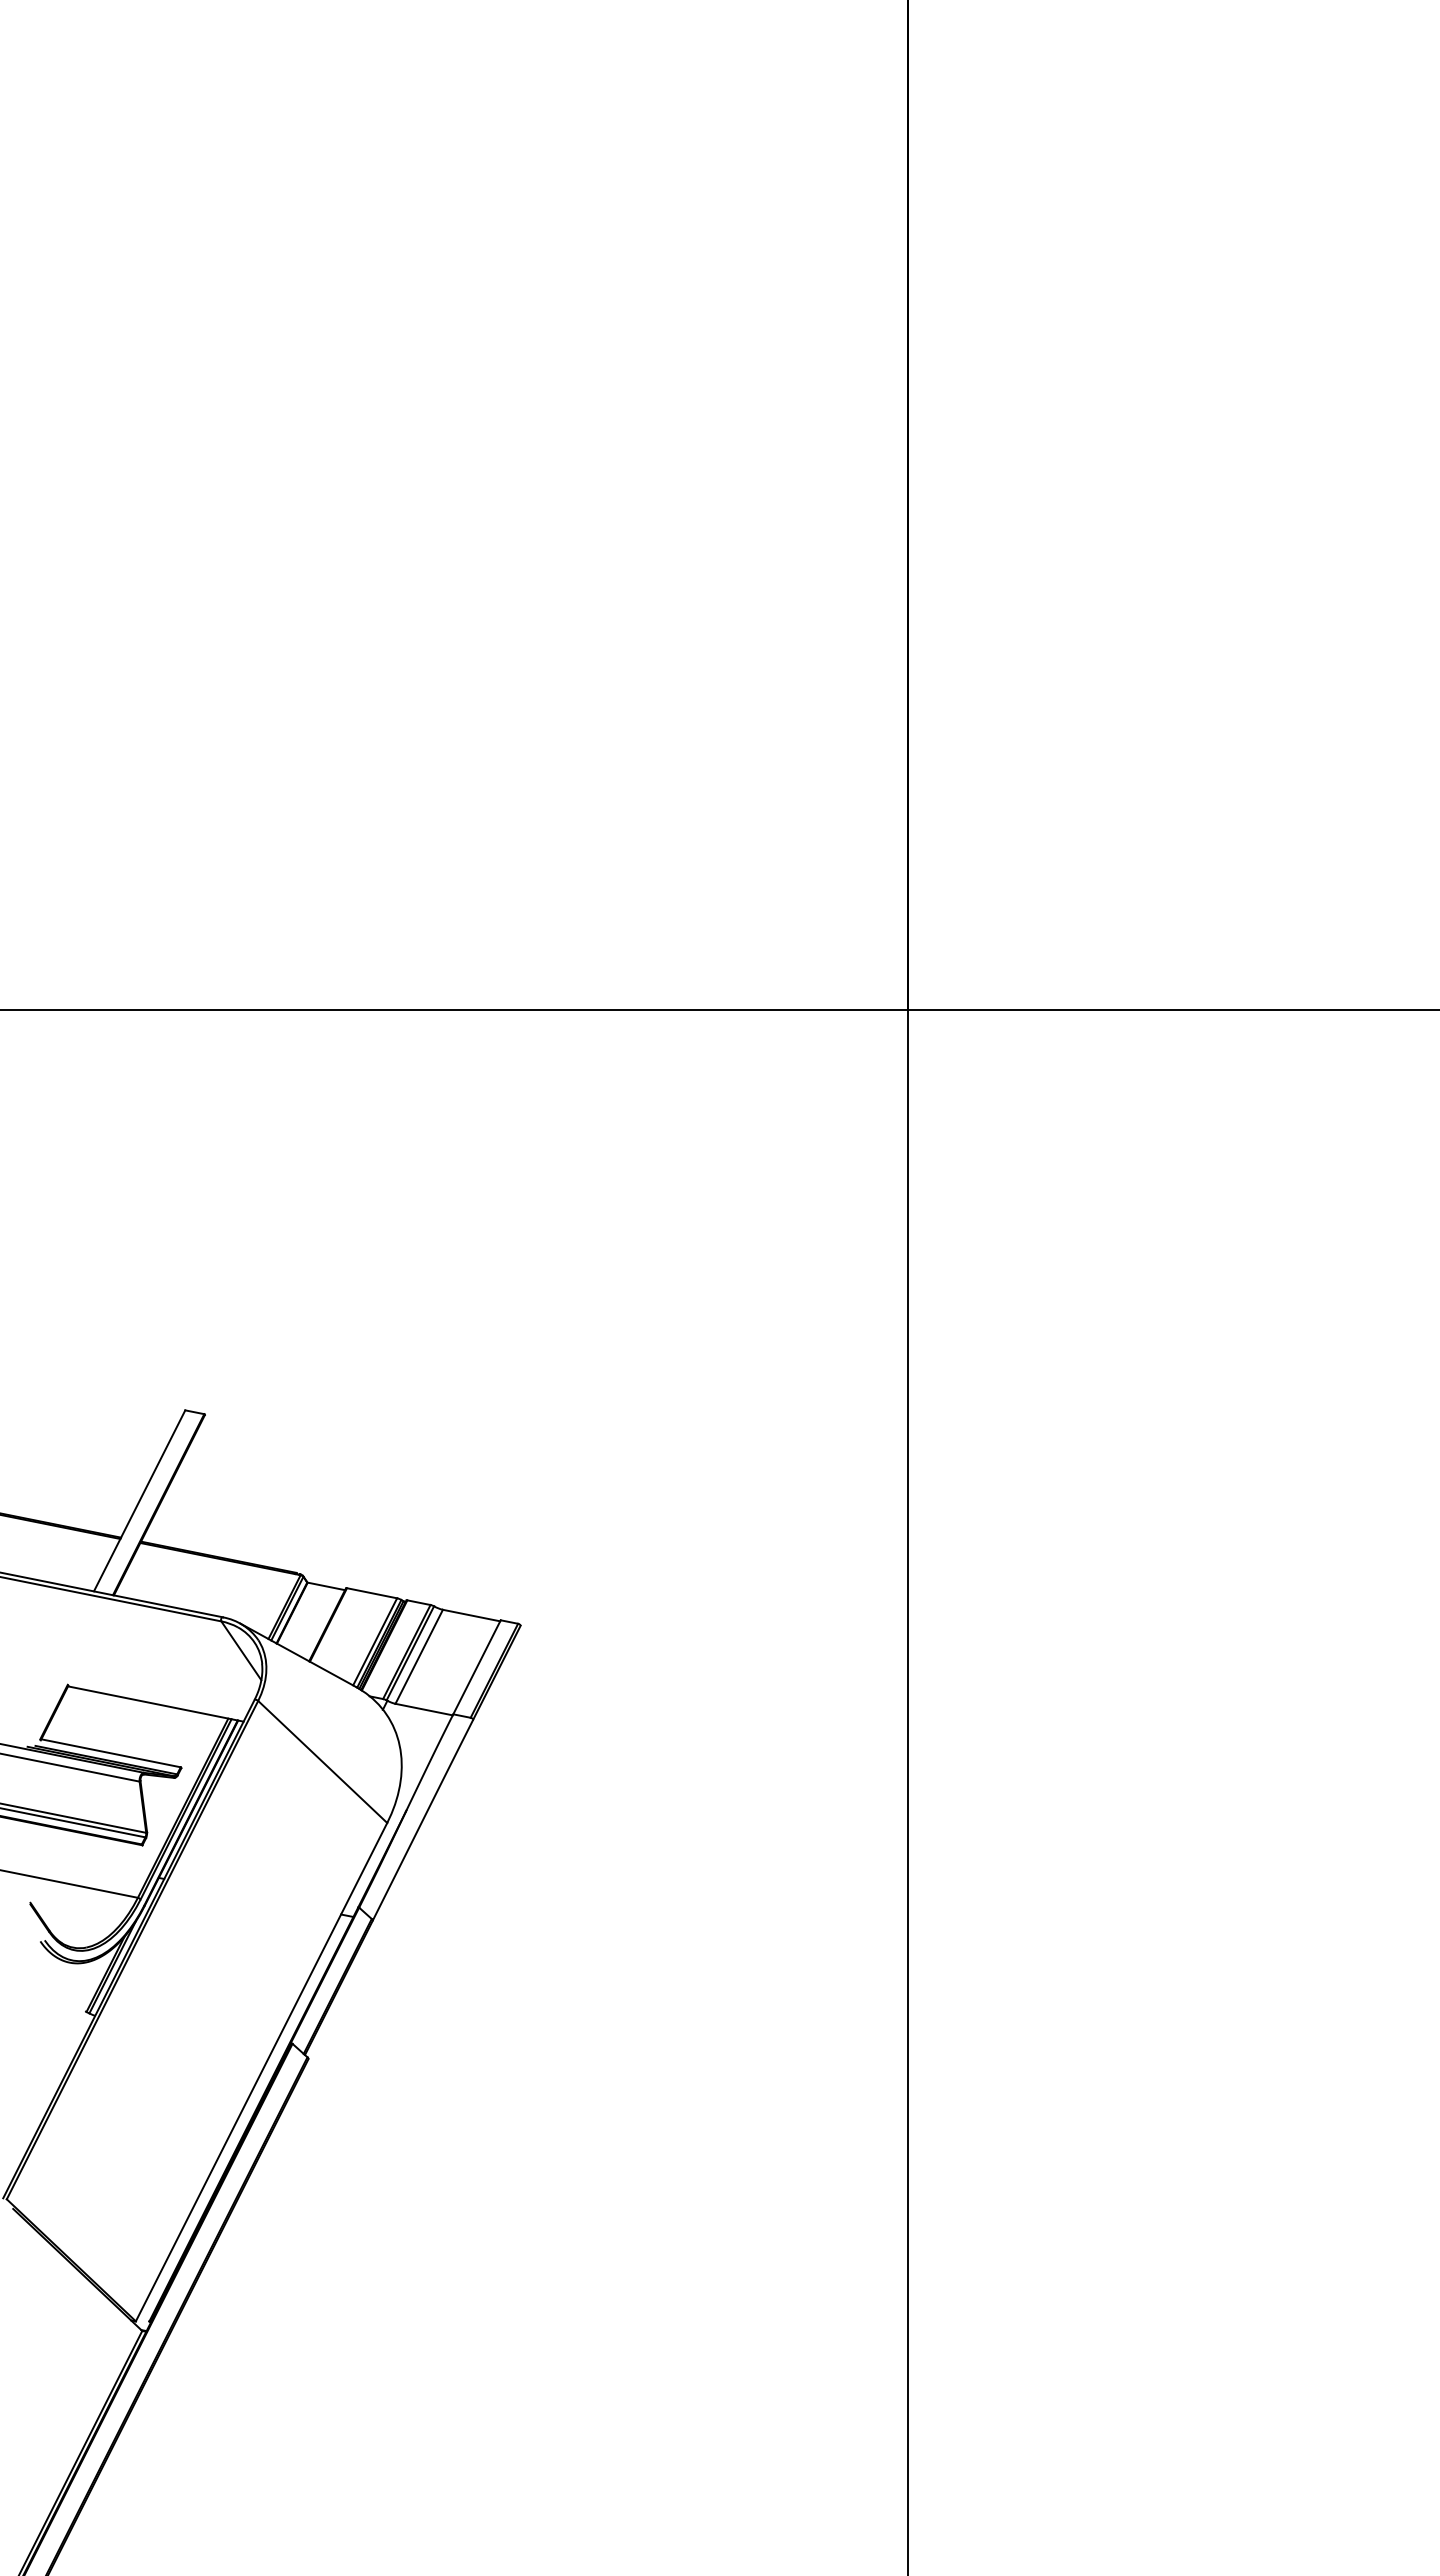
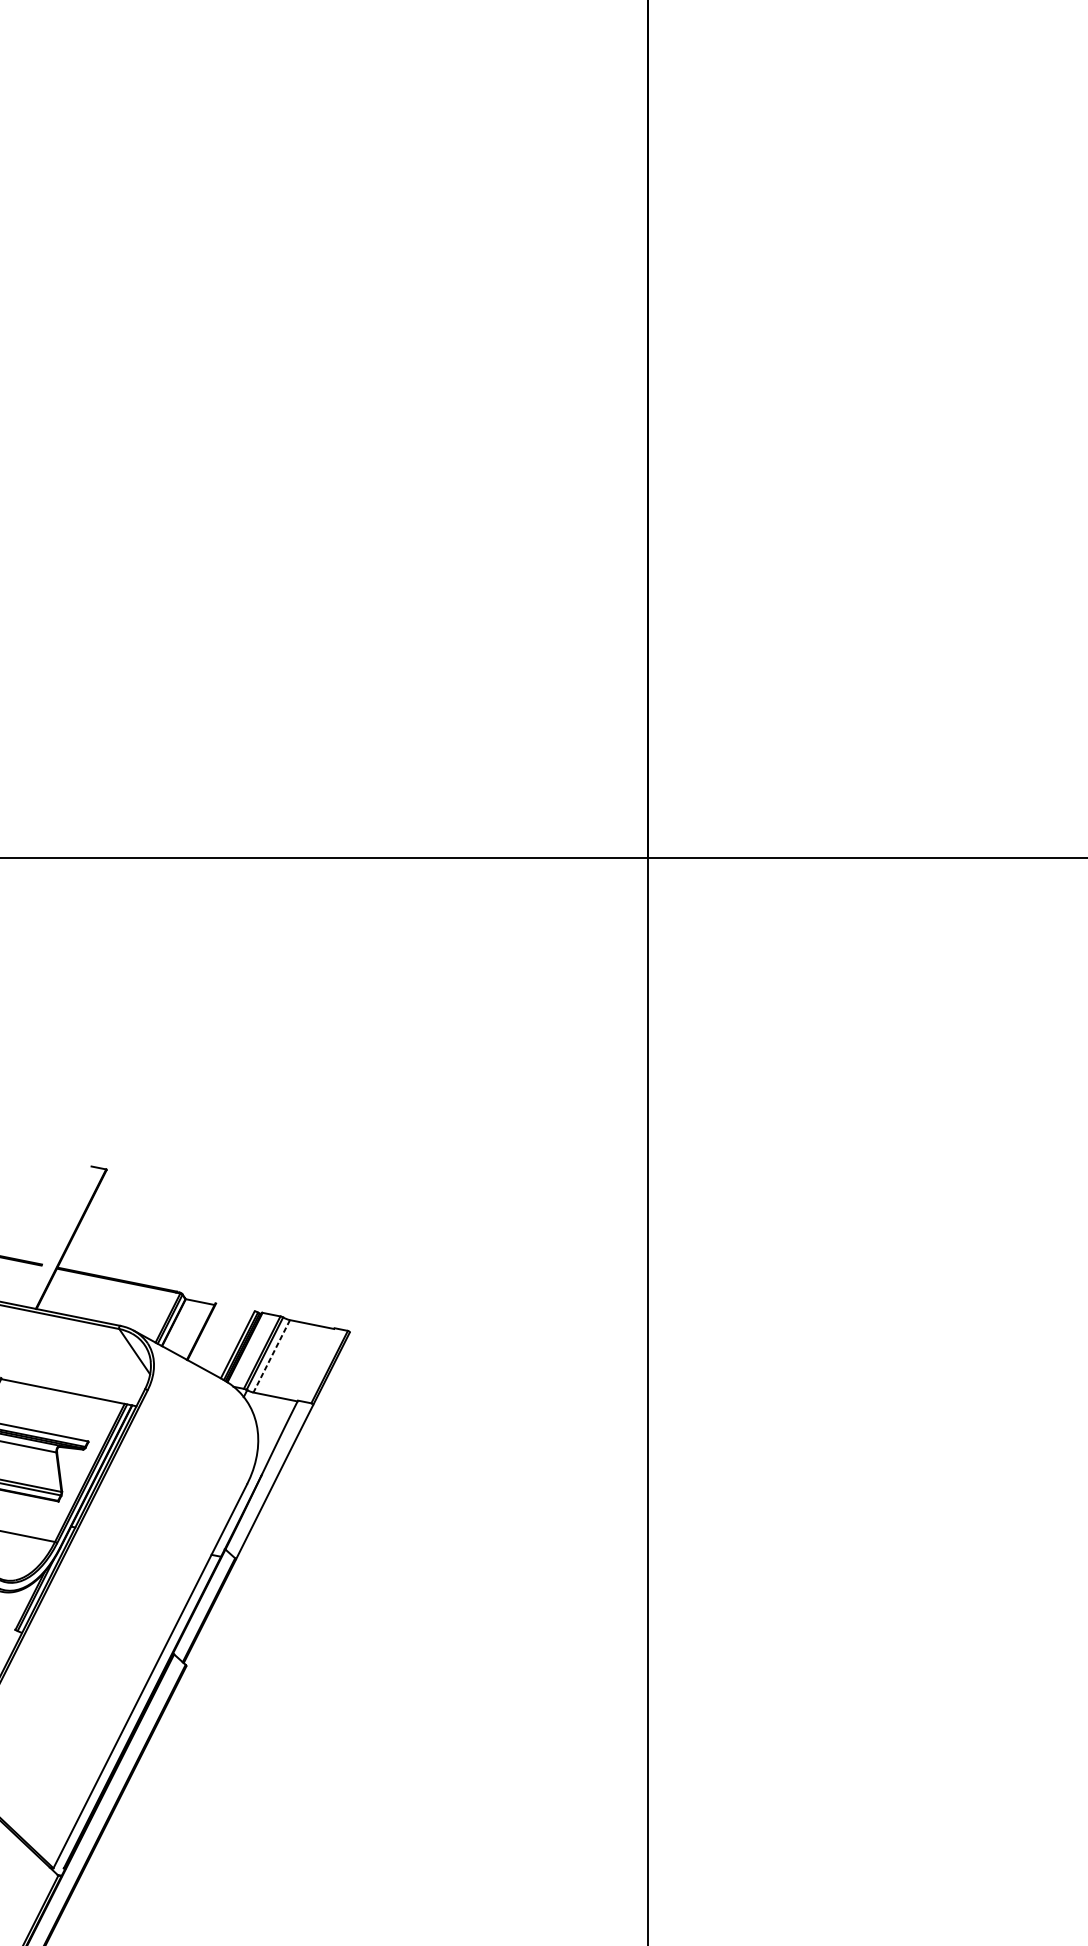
line: (139, 1500) -> (56, 1235), removed
line: (372, 1593) -> (235, 1307), removed
line: (419, 1656) -> (271, 1356), solid -> dashed
line: (476, 1667) -> (315, 1364), removed
line: (322, 1761) -> (197, 1436), removed

